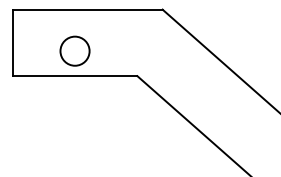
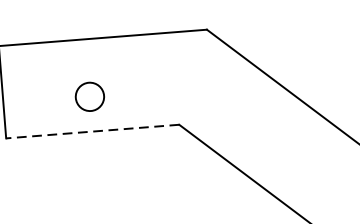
circle: (74, 50) -> (89, 96), size x0.7
line: (74, 76) -> (91, 132), solid -> dashed

